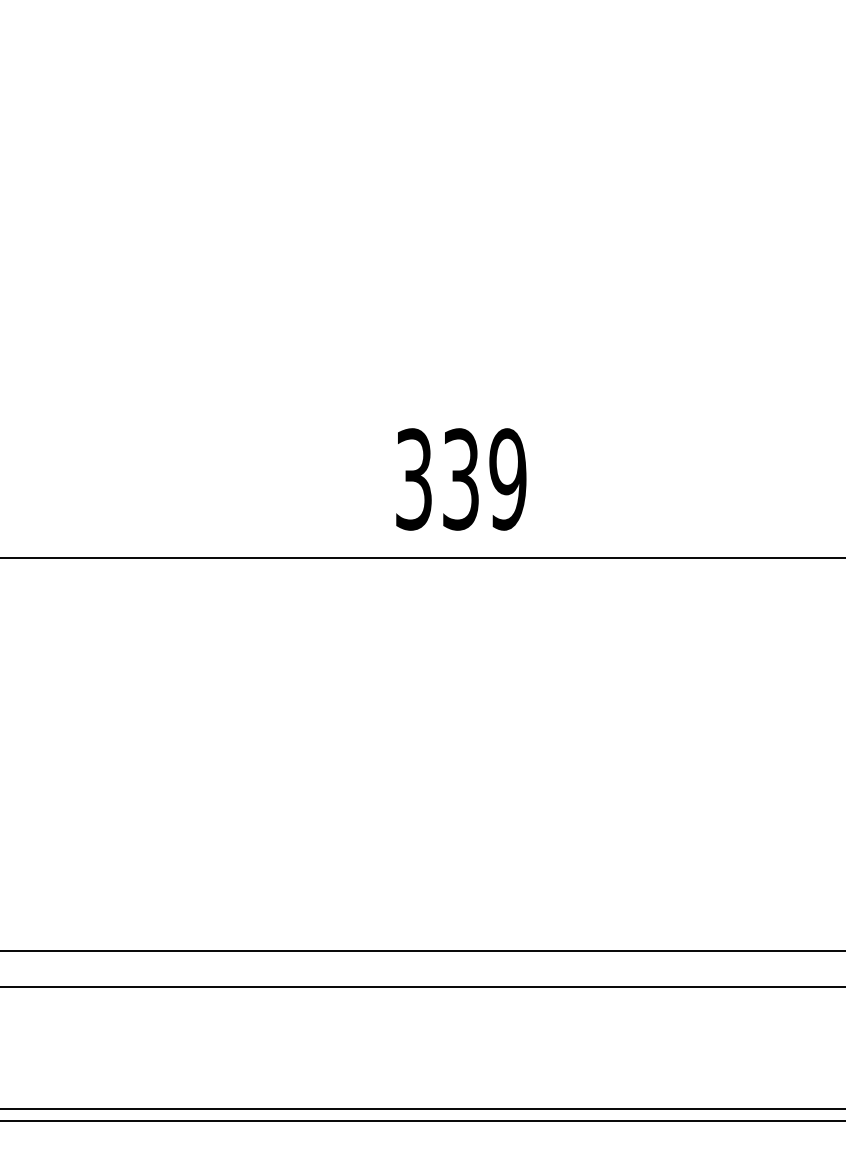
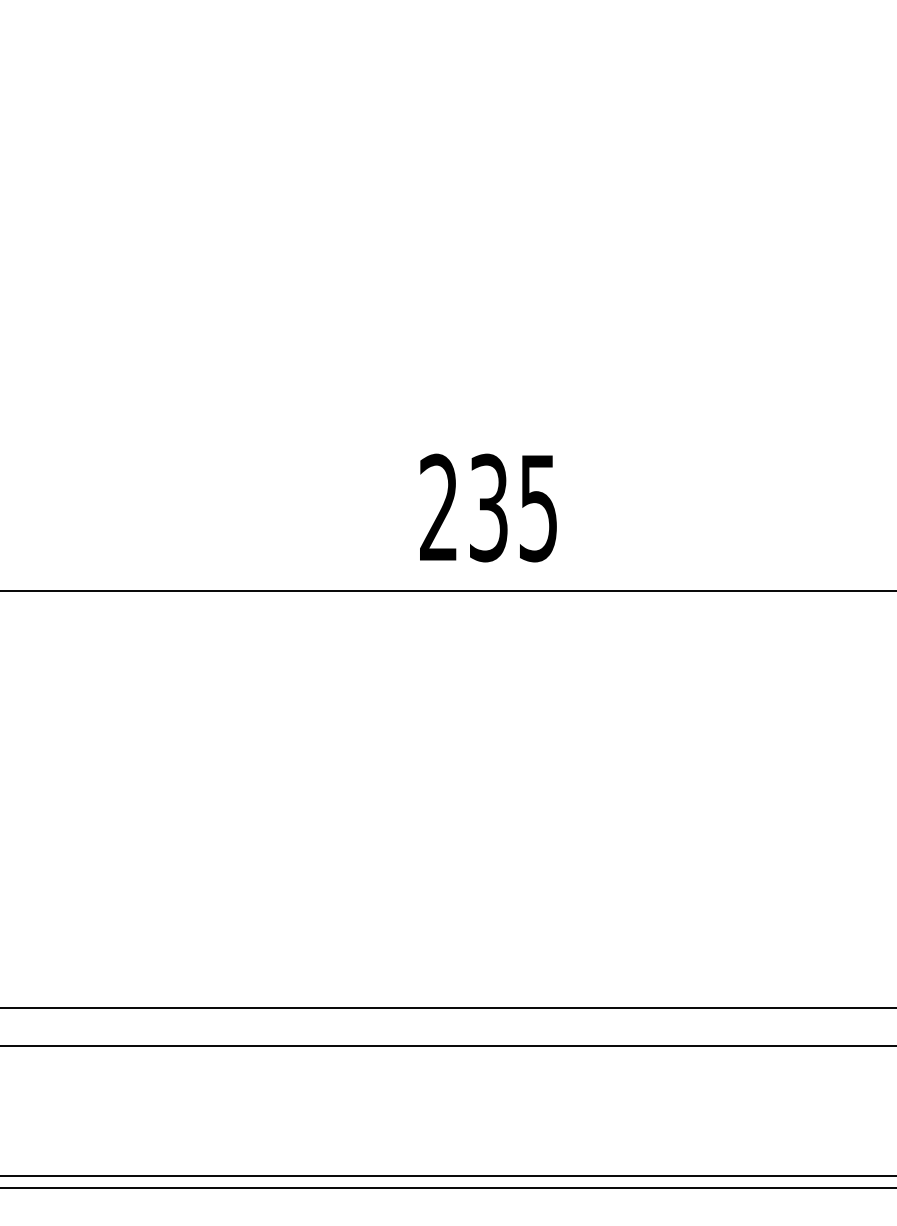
text: (461, 478) -> (489, 507), 339 -> 235

